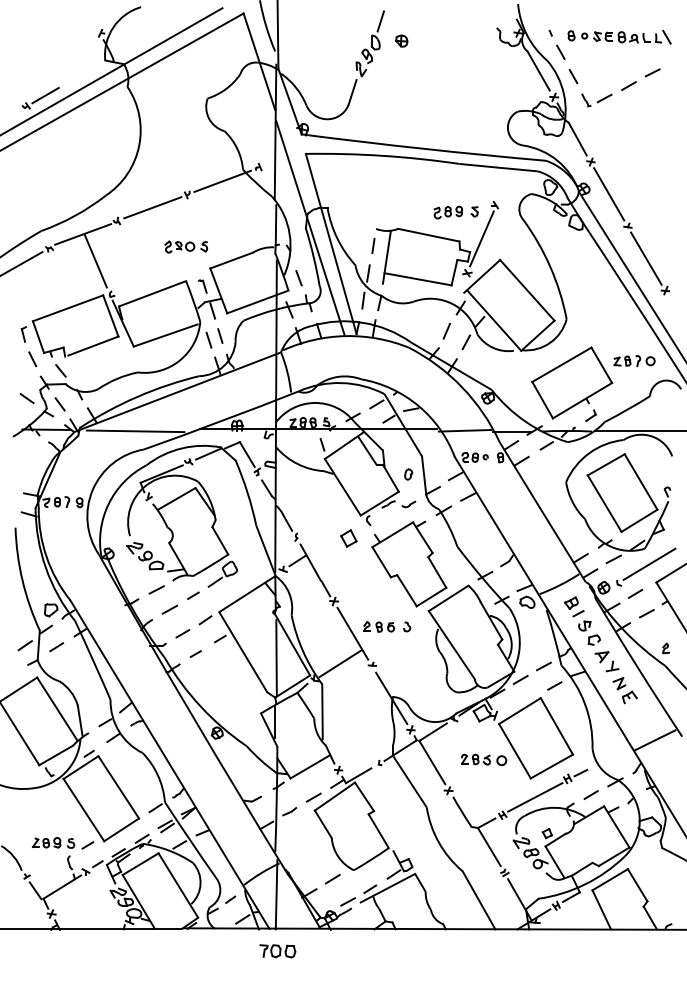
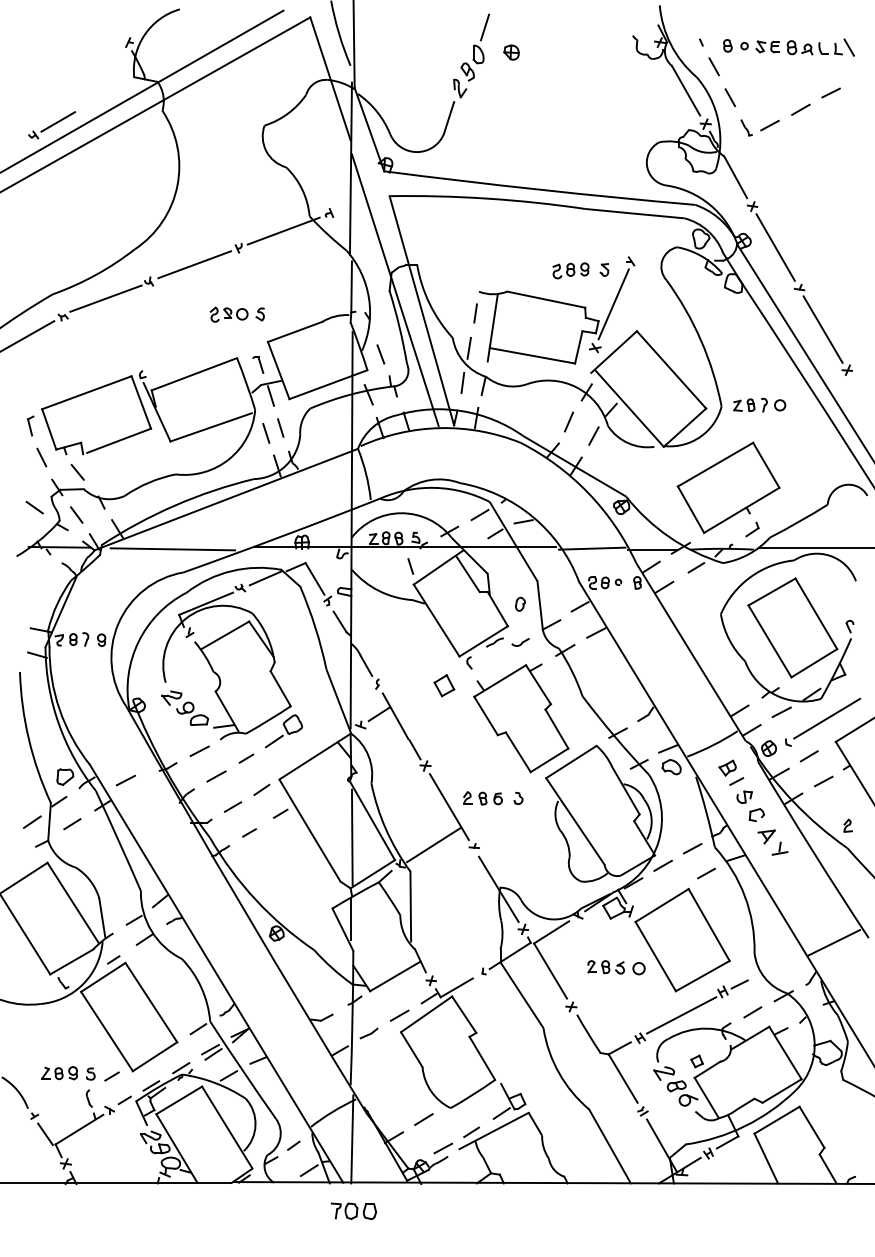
line: (95, 260) -> (121, 331), removed
part: (634, 361) -> (759, 405), moved
line: (98, 612) -> (125, 779), added
part: (624, 690) -> (795, 879), removed

